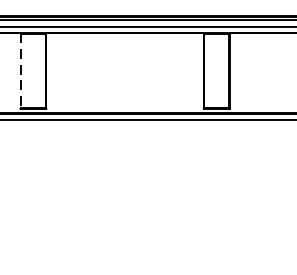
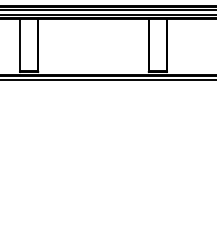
line: (21, 72) -> (20, 46), dashed -> solid

